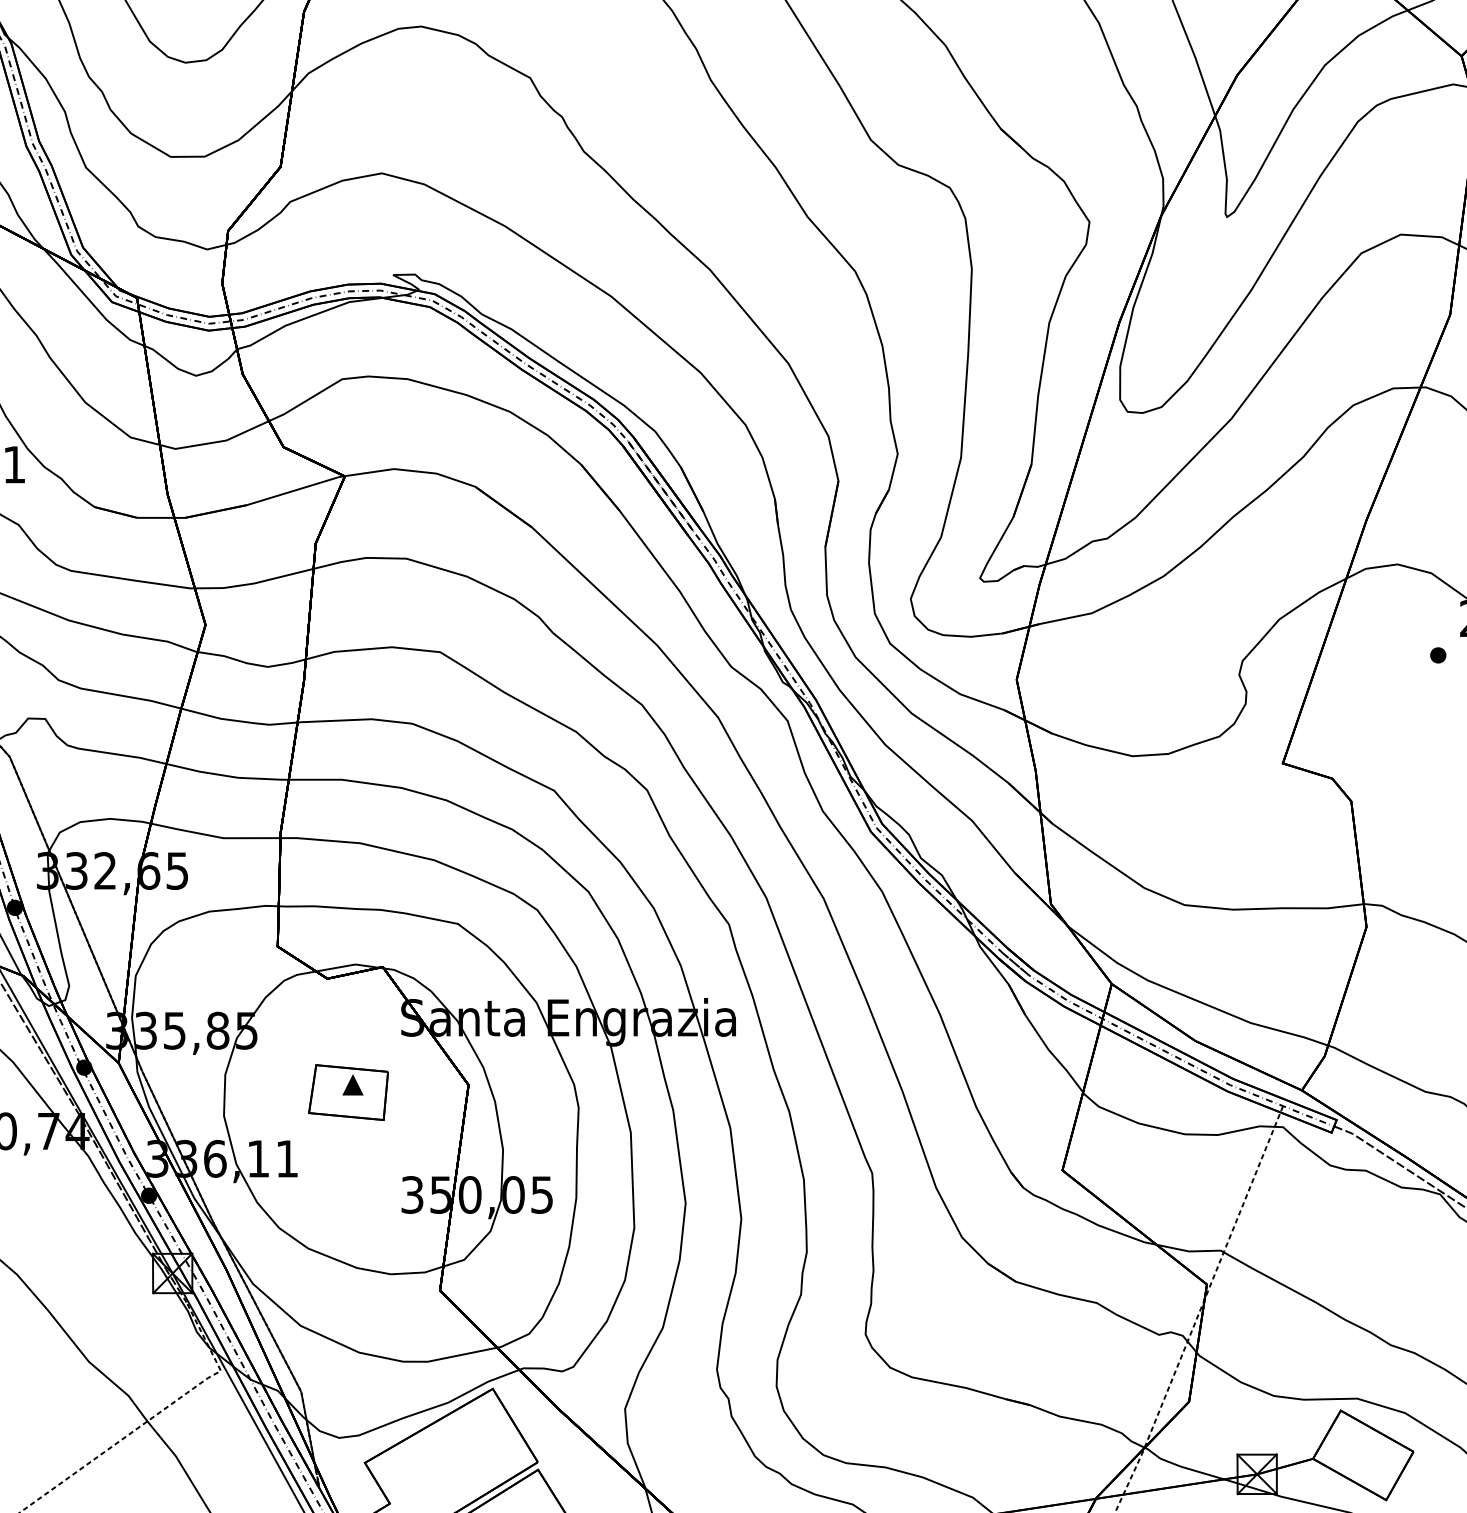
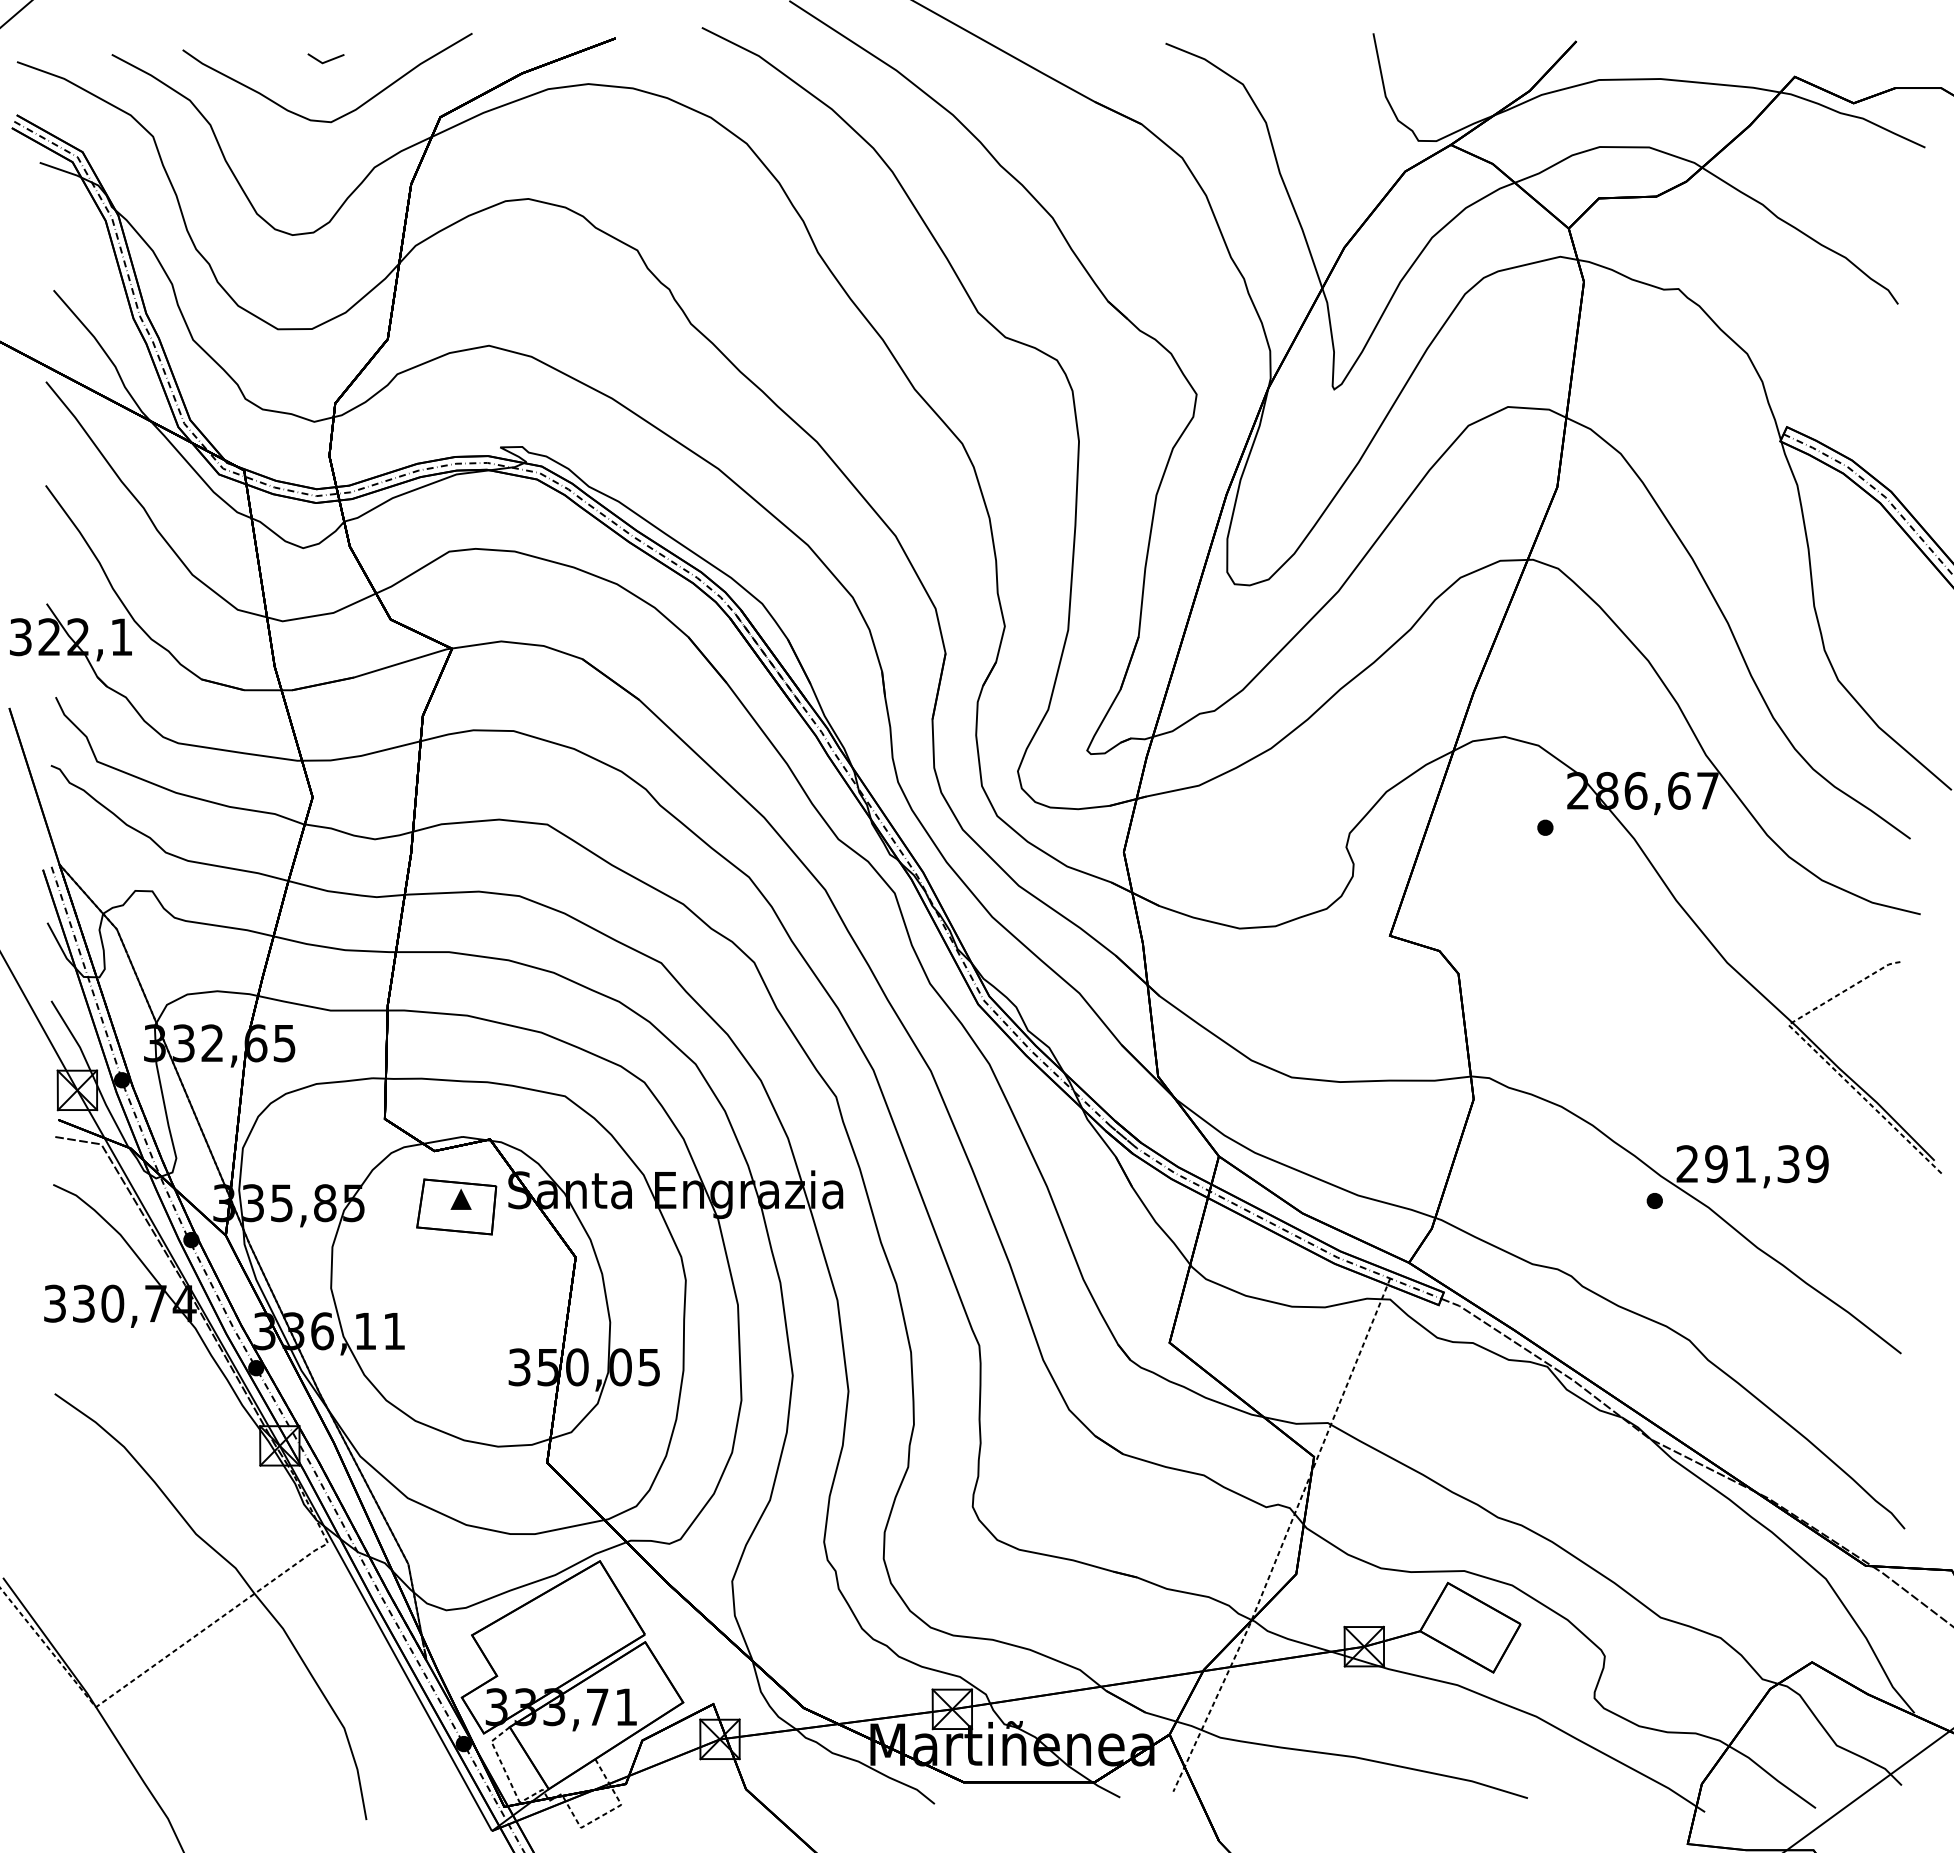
part: (348, 1092) -> (456, 1206), moved

